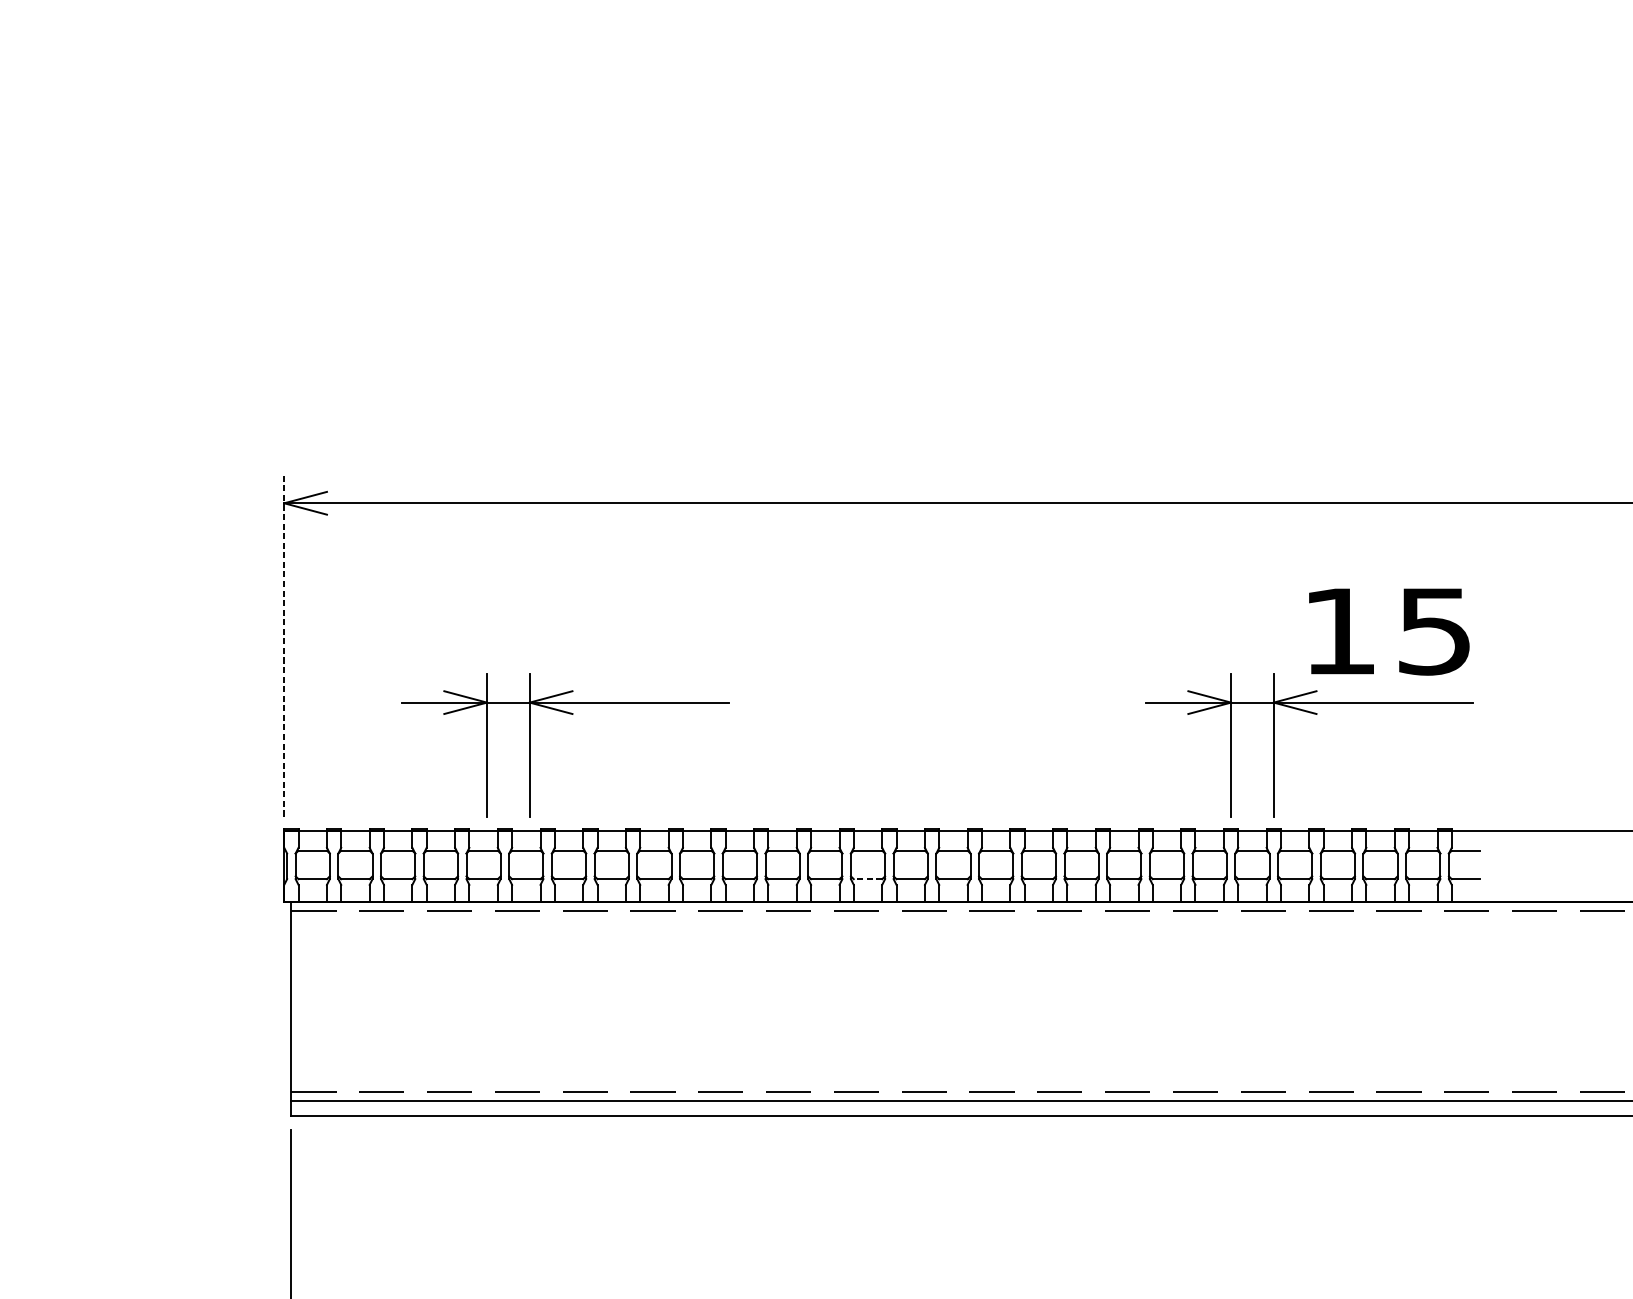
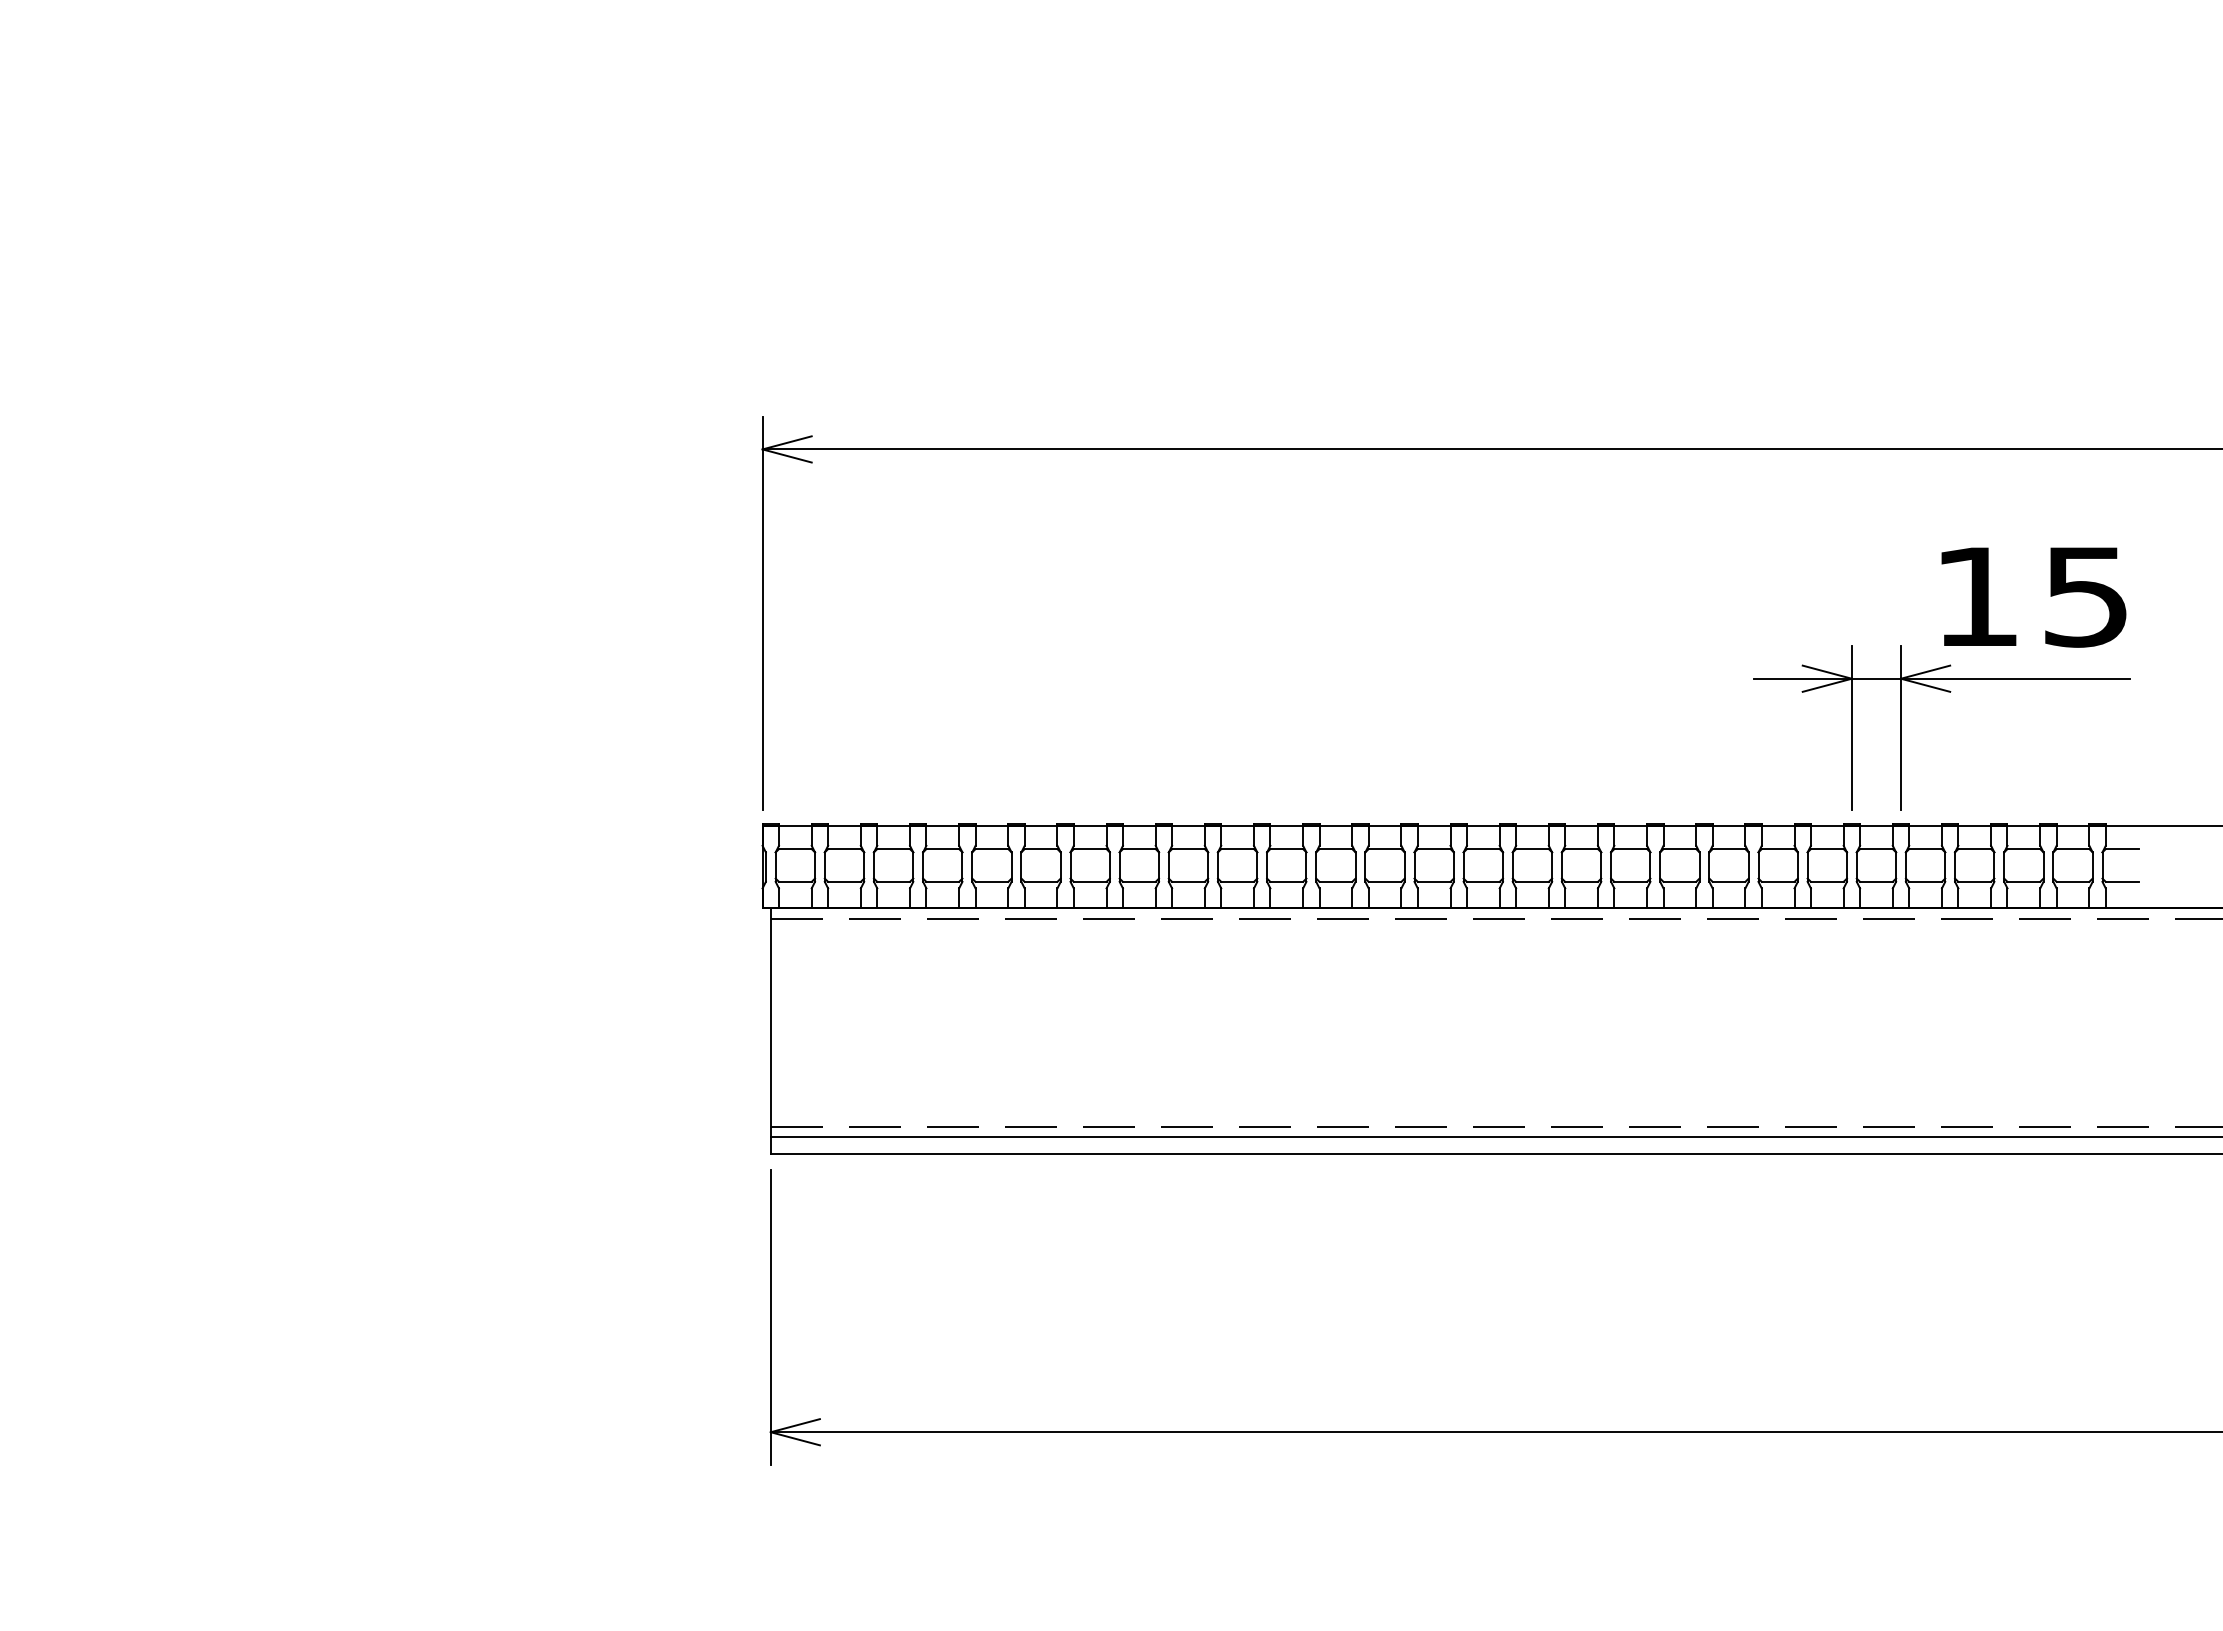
line: (284, 645) -> (762, 613), dashed -> solid
part: (570, 714) -> (1091, 692), removed
line: (867, 878) -> (1433, 881), dashed -> solid

